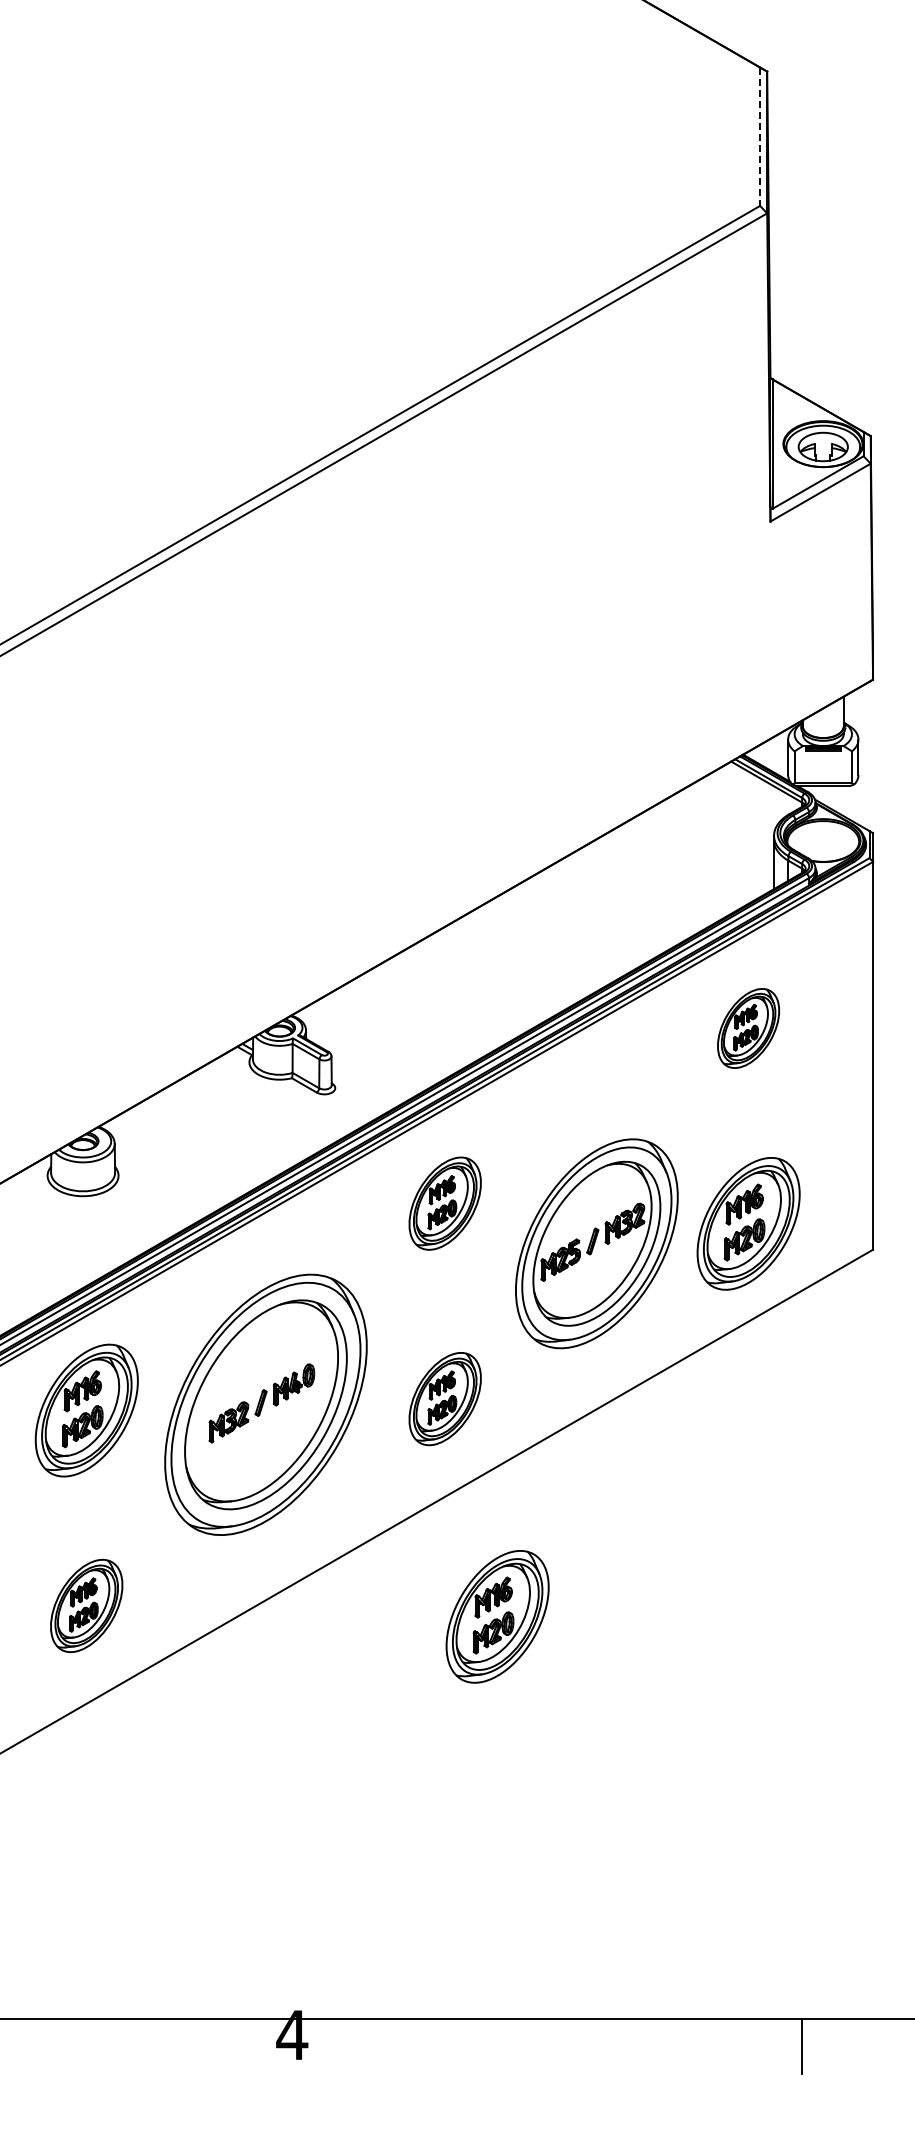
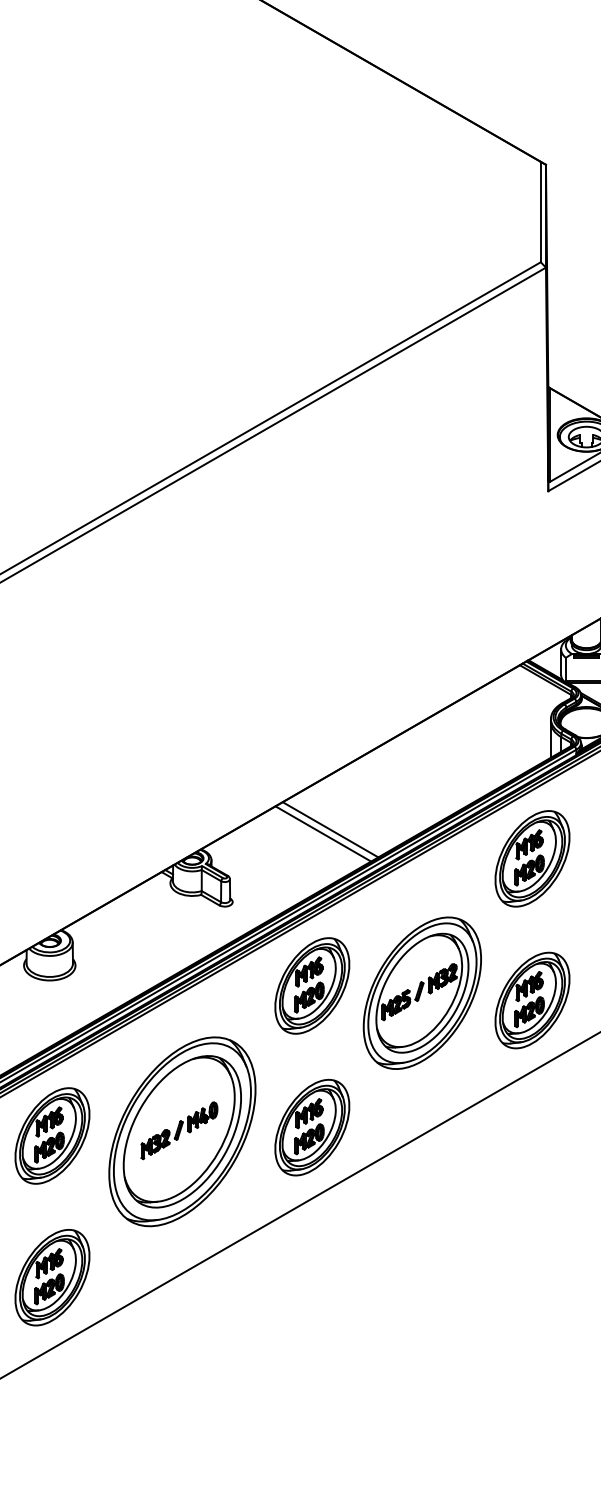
line: (760, 137) -> (541, 212), dashed -> solid
line: (470, 988) -> (330, 829), added
line: (460, 994) -> (323, 834), added
part: (748, 1028) -> (532, 858), size x1.67
part: (445, 1203) -> (312, 985), size x1.43
part: (596, 1243) -> (422, 993), moved
part: (445, 1398) -> (312, 1127), size x1.43
part: (86, 1605) -> (52, 1277), size x1.43
part: (497, 1616) -> (350, 1285), removed

